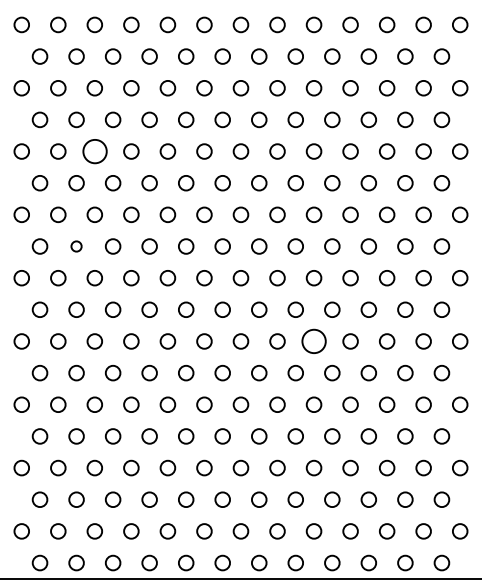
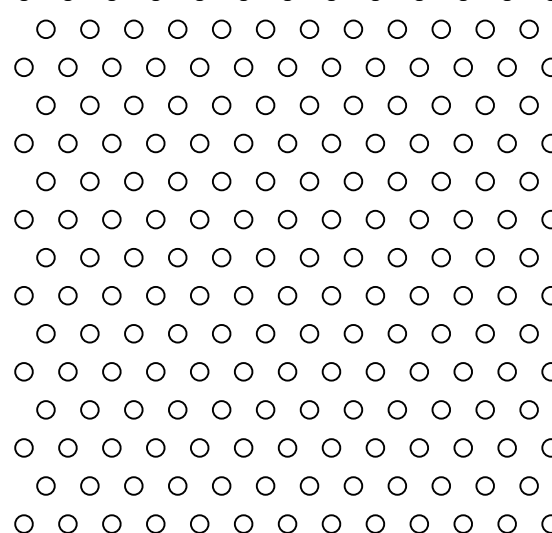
circle: (94, 151) -> (111, 143), size x0.62
circle: (76, 246) -> (89, 257), size x1.43
circle: (313, 341) -> (374, 371), size x0.62

